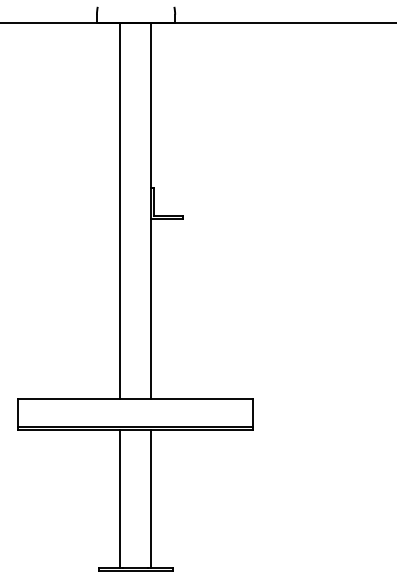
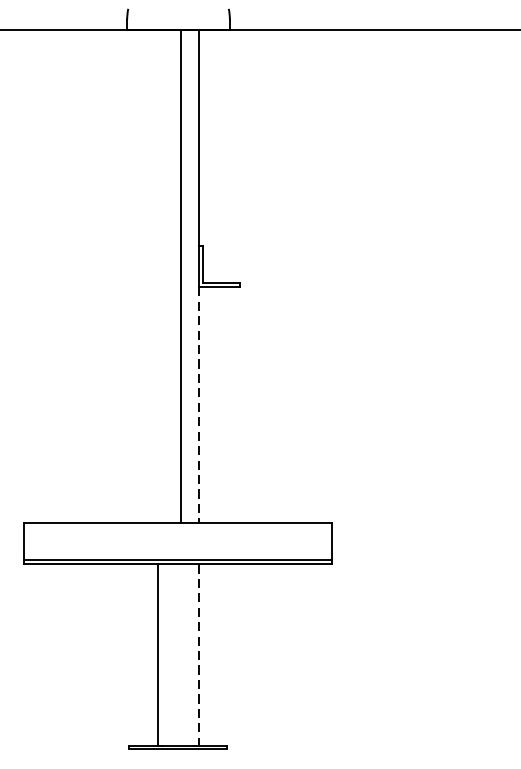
line: (120, 210) -> (181, 276), moved
line: (151, 308) -> (198, 404), solid -> dashed
line: (151, 499) -> (198, 655), solid -> dashed

